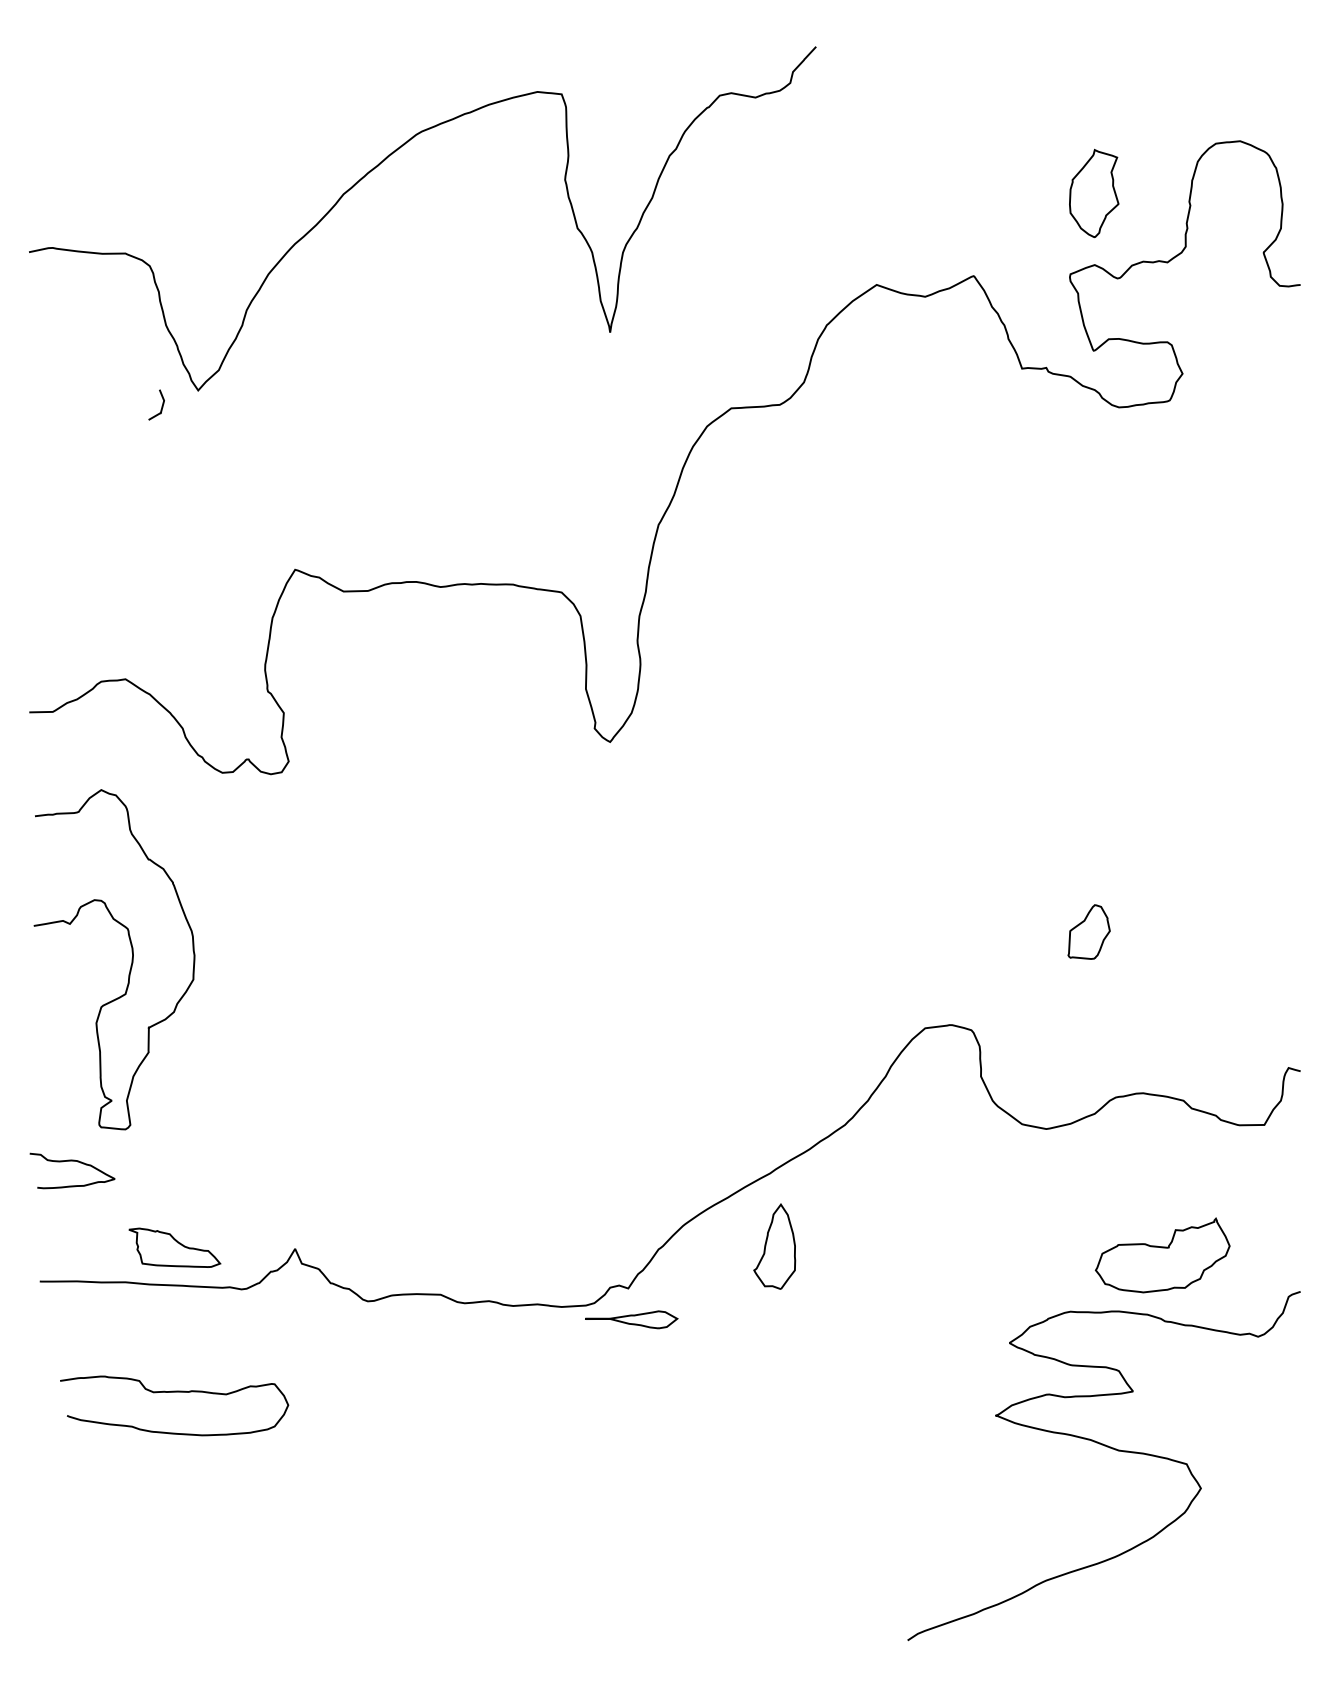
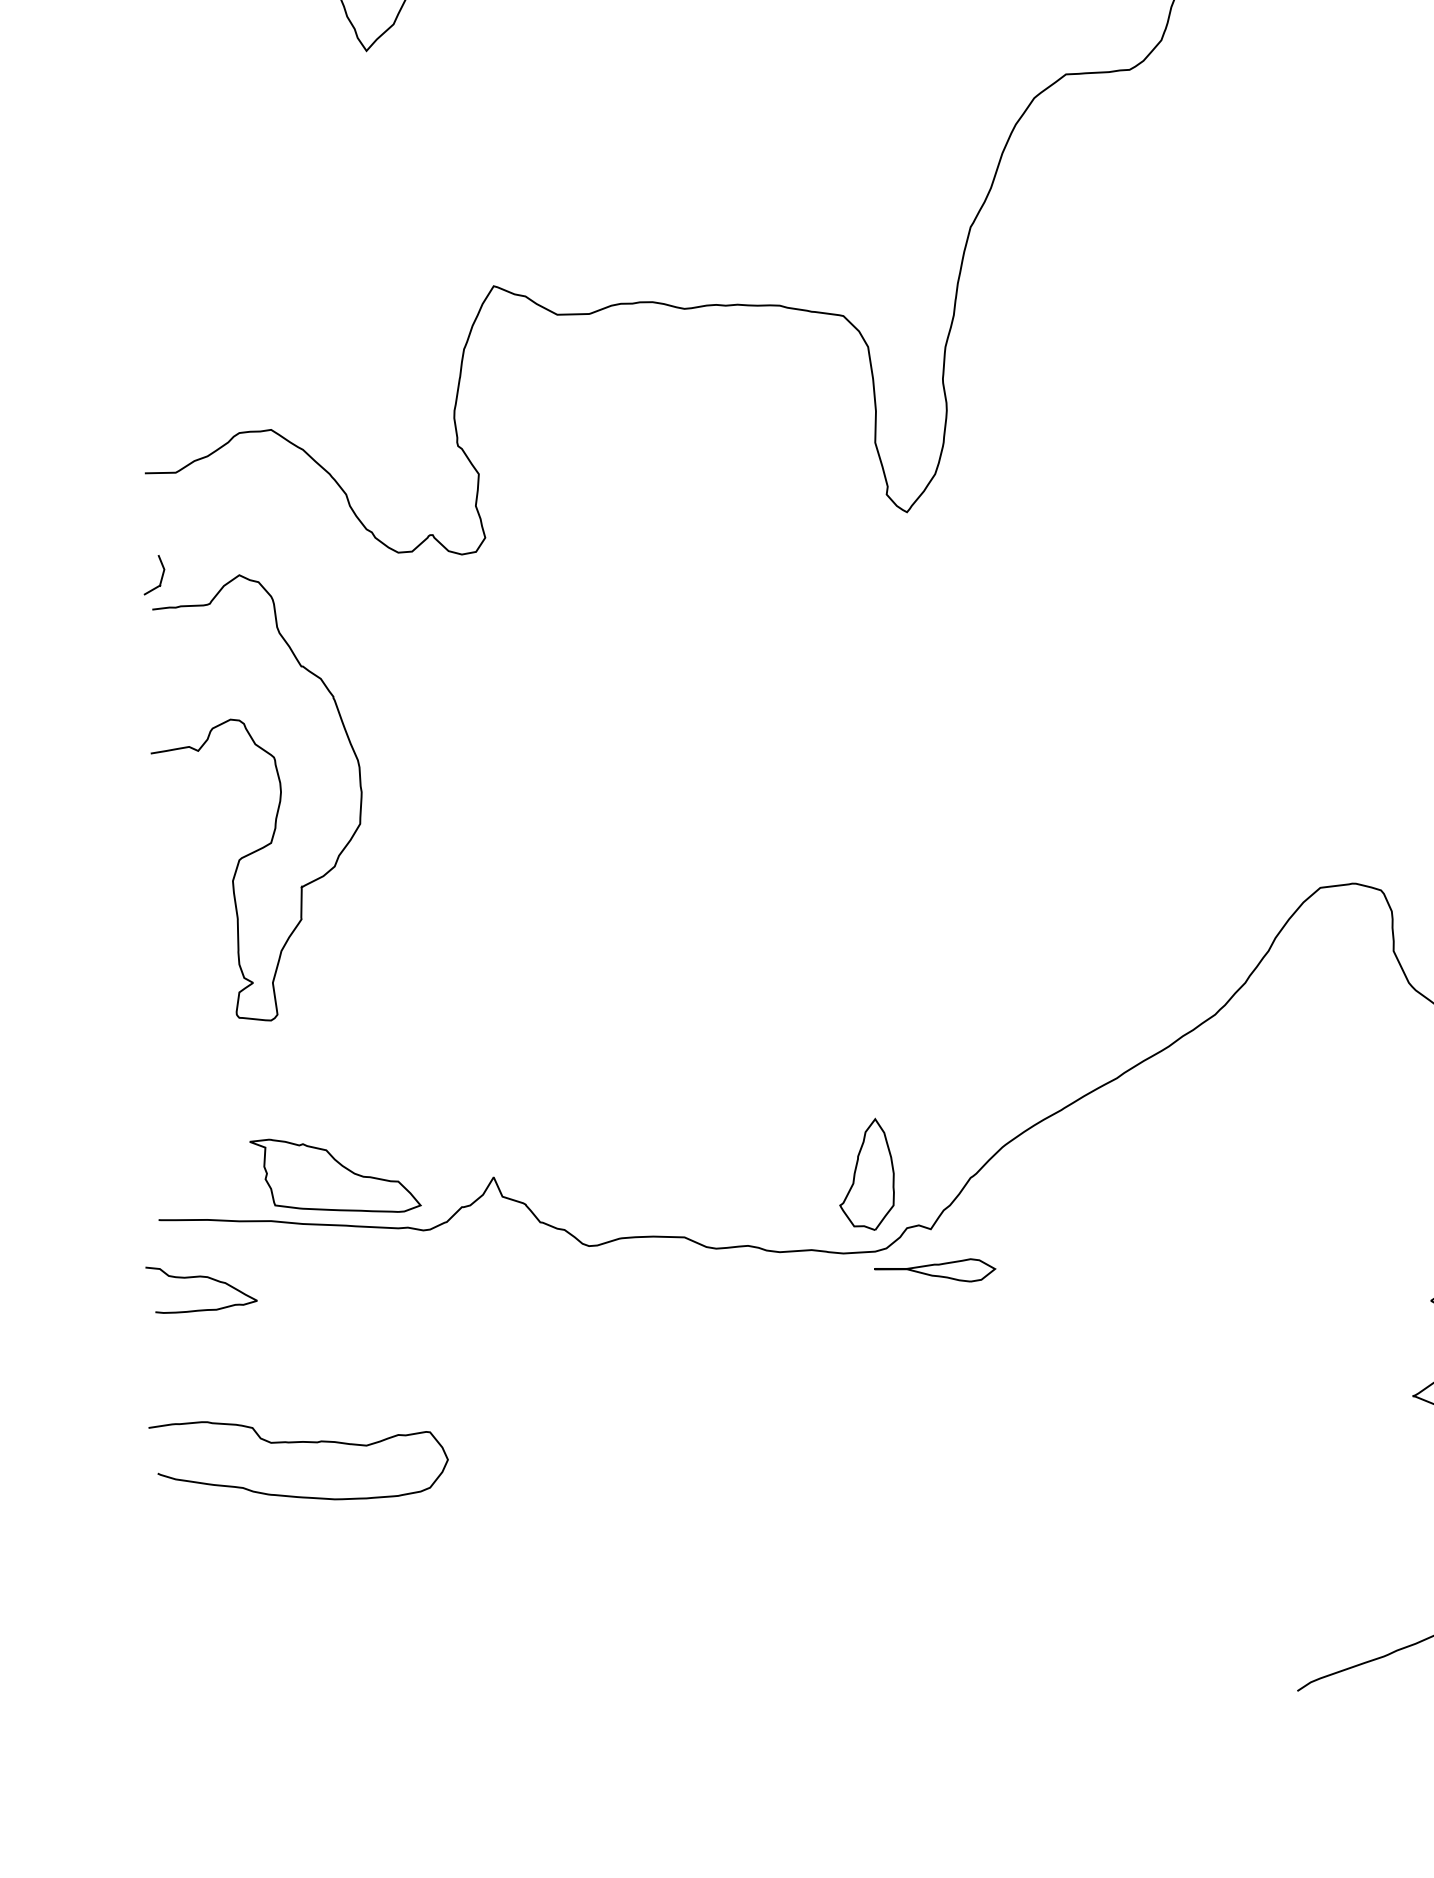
curve: (161, 405) -> (160, 575), moved
curve: (72, 1161) -> (201, 1277), moved
part: (774, 1246) -> (866, 1174), moved
part: (174, 1247) -> (335, 1175), size x1.43
curve: (174, 1392) -> (298, 1443), moved

